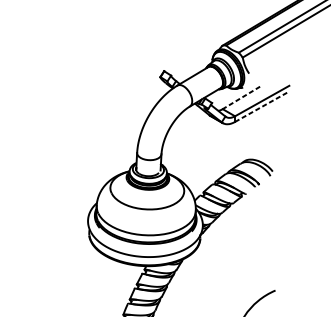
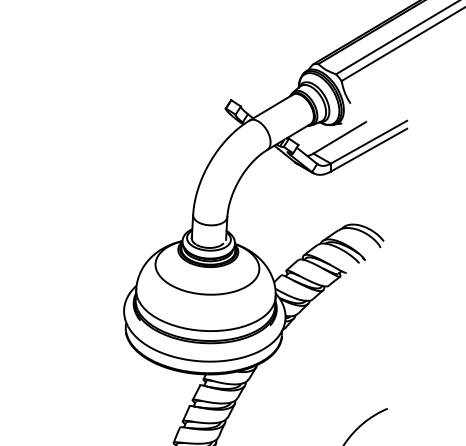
line: (241, 97) -> (339, 137), dashed -> solid
line: (262, 106) -> (369, 150), dashed -> solid

